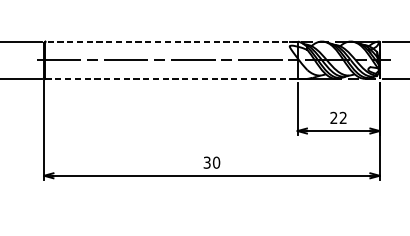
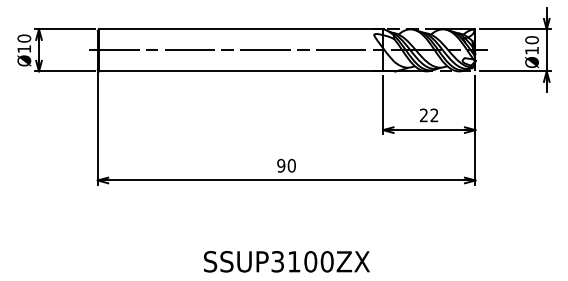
line: (170, 41) -> (240, 29), dashed -> solid
line: (174, 78) -> (244, 71), dashed -> solid
text: (207, 162) -> (281, 165), 30 -> 90

